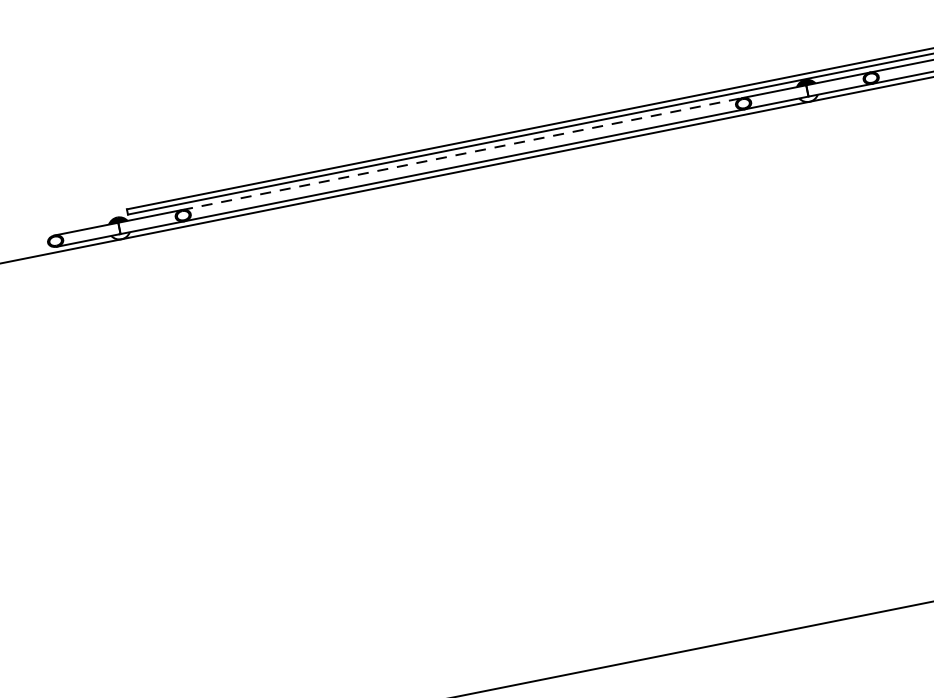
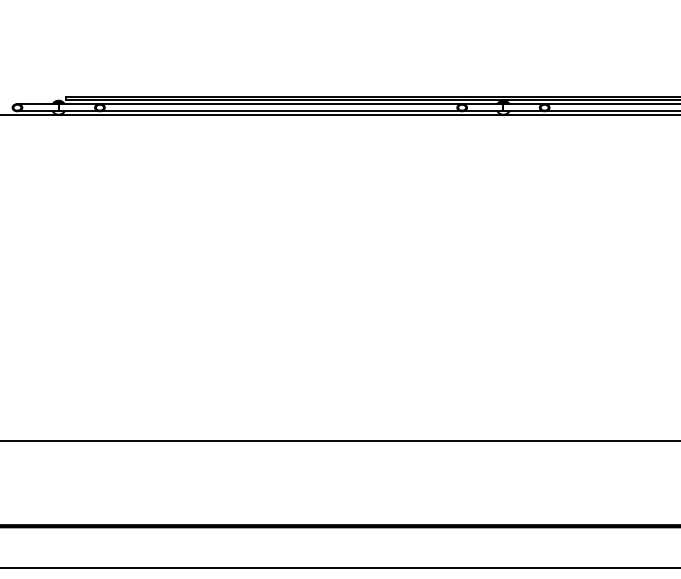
line: (463, 154) -> (281, 104), dashed -> solid

